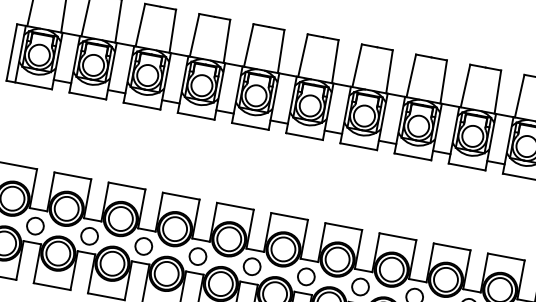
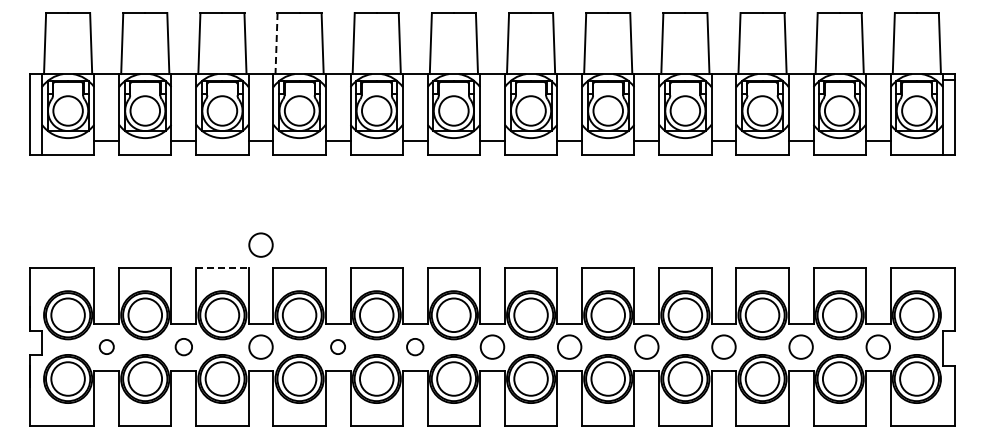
line: (194, 35) -> (276, 43), solid -> dashed
circle: (156, 174) -> (260, 244), added
line: (127, 186) -> (222, 268), solid -> dashed
circle: (35, 225) -> (106, 346), size x0.6
circle: (89, 235) -> (183, 346), size x0.7
circle: (197, 256) -> (337, 346), size x0.6
circle: (251, 266) -> (414, 346), size x0.7

